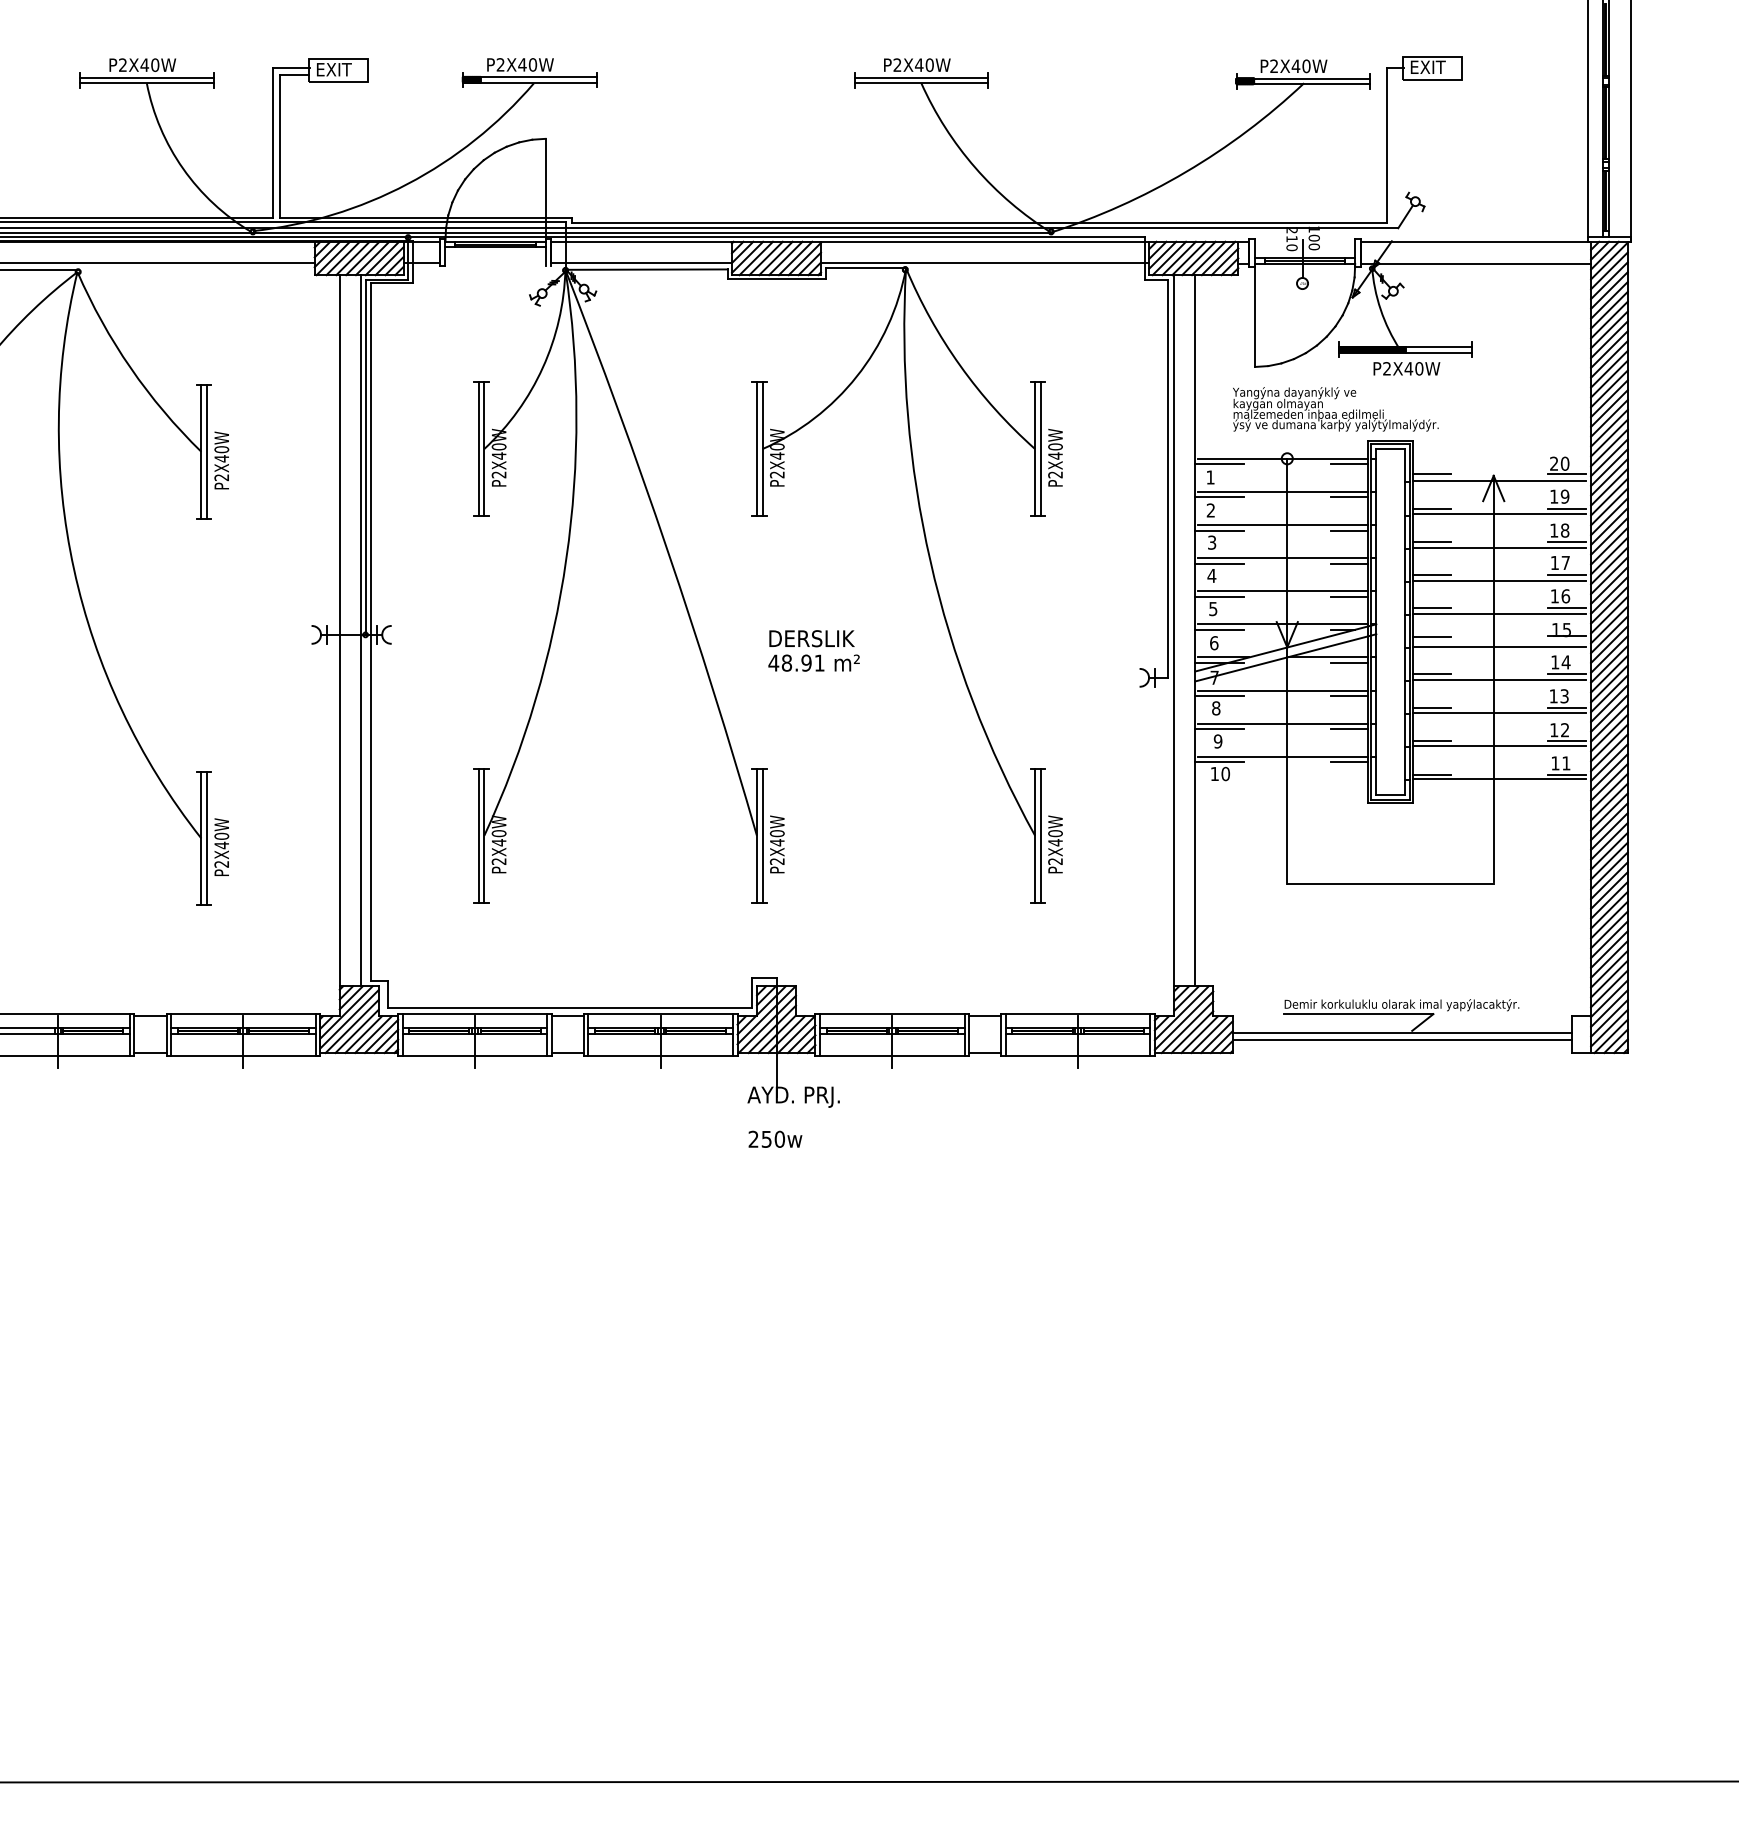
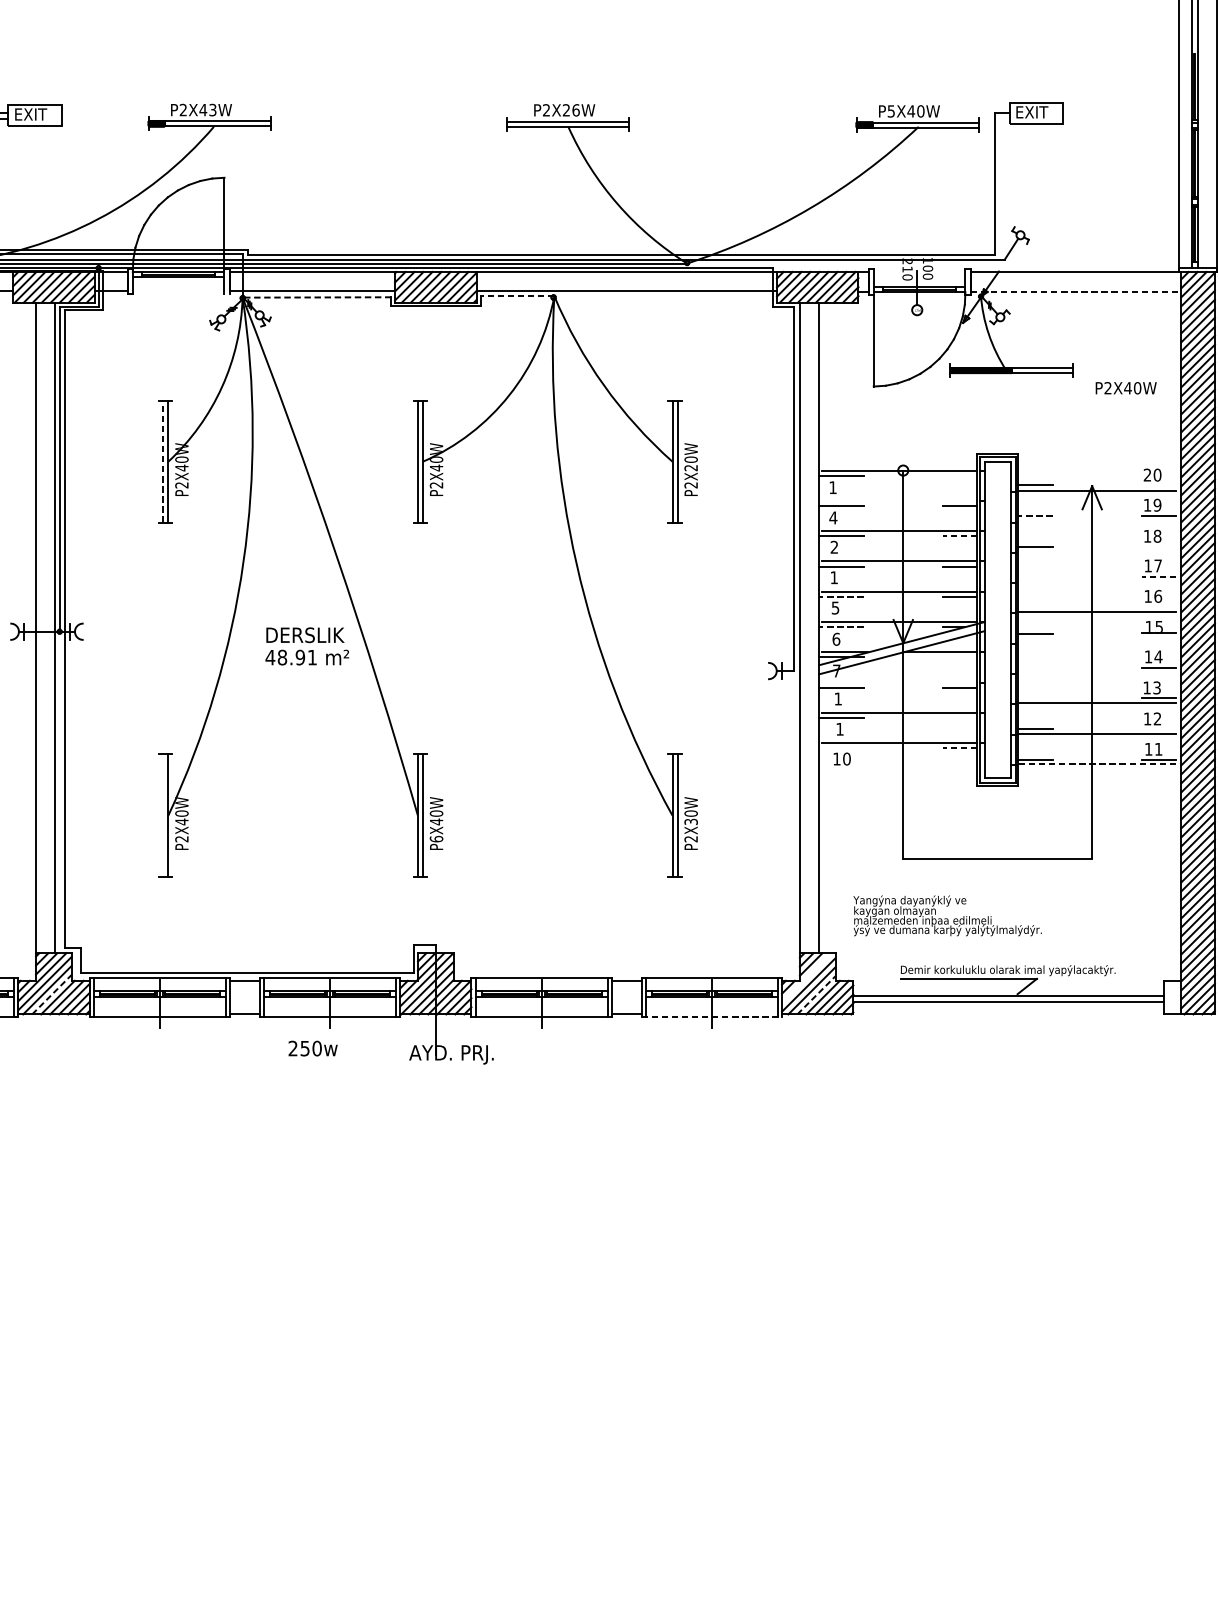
text: (532, 64) -> (212, 109), P2X40W -> P2X43W
text: (924, 64) -> (571, 109), P2X40W -> P2X26W
text: (1273, 66) -> (890, 111), P2X40W -> P5X40W
line: (1476, 264) -> (1076, 292), solid -> dashed
line: (865, 268) -> (517, 296), solid -> dashed
line: (647, 269) -> (317, 297), solid -> dashed
text: (1406, 368) -> (1125, 387), moved
text: (1335, 409) -> (947, 916), moved
line: (478, 449) -> (163, 462), solid -> dashed
text: (1055, 455) -> (691, 467), P2X40W -> P2X20W
line: (1348, 464) -> (959, 475), removed
line: (1566, 474) -> (1158, 484), removed
line: (1282, 491) -> (898, 500), removed
line: (1431, 508) -> (1035, 516), solid -> dashed
text: (1210, 510) -> (832, 517), 2 -> 4
line: (1499, 514) -> (1097, 521), removed
line: (1349, 530) -> (960, 536), solid -> dashed
text: (1212, 542) -> (834, 547), 3 -> 2
line: (1566, 542) -> (1158, 547), removed
line: (1499, 547) -> (1097, 551), removed
text: (1211, 575) -> (833, 577), 4 -> 1
line: (1431, 575) -> (1035, 577), removed
line: (1566, 575) -> (1158, 577), solid -> dashed
line: (1499, 580) -> (1097, 581), removed
line: (1219, 596) -> (841, 596), solid -> dashed
line: (1431, 608) -> (1035, 607), removed
line: (1566, 608) -> (1158, 607), removed
line: (1219, 629) -> (841, 626), solid -> dashed
line: (1499, 646) -> (1097, 642), removed
text: (813, 650) -> (306, 646), moved
line: (1348, 663) -> (959, 657), removed
line: (1431, 674) -> (1035, 667), removed
line: (1499, 680) -> (1097, 673), removed
line: (1282, 690) -> (898, 682), removed
line: (1431, 707) -> (1035, 698), removed
text: (1216, 708) -> (838, 699), 8 -> 1
line: (1348, 729) -> (959, 718), removed
line: (1566, 740) -> (1158, 728), removed
text: (1217, 741) -> (839, 729), 9 -> 1
line: (1219, 762) -> (841, 748), removed
line: (1349, 762) -> (960, 748), solid -> dashed
line: (1498, 779) -> (1096, 764), solid -> dashed
line: (478, 835) -> (163, 815), removed
text: (1055, 842) -> (691, 821), P2X40W -> P2X30W
text: (776, 861) -> (435, 839), P2X40W -> P6X40W
line: (1181, 1013) -> (806, 978), removed
line: (357, 1031) -> (52, 994), solid -> dashed
line: (1192, 1032) -> (816, 995), solid -> dashed
line: (1078, 1055) -> (712, 1016), solid -> dashed
text: (775, 1138) -> (313, 1047), moved

